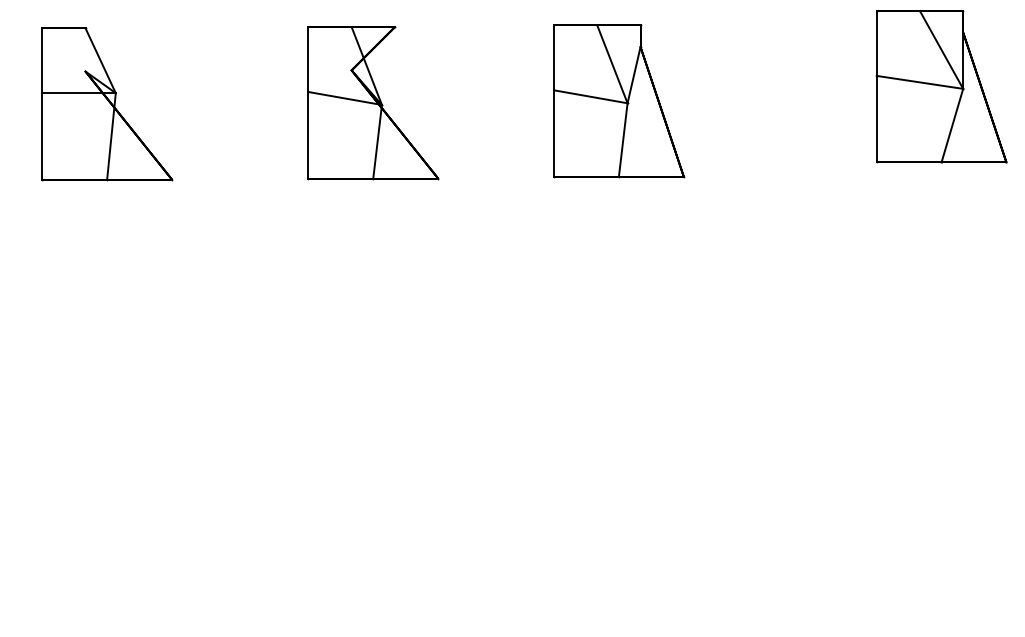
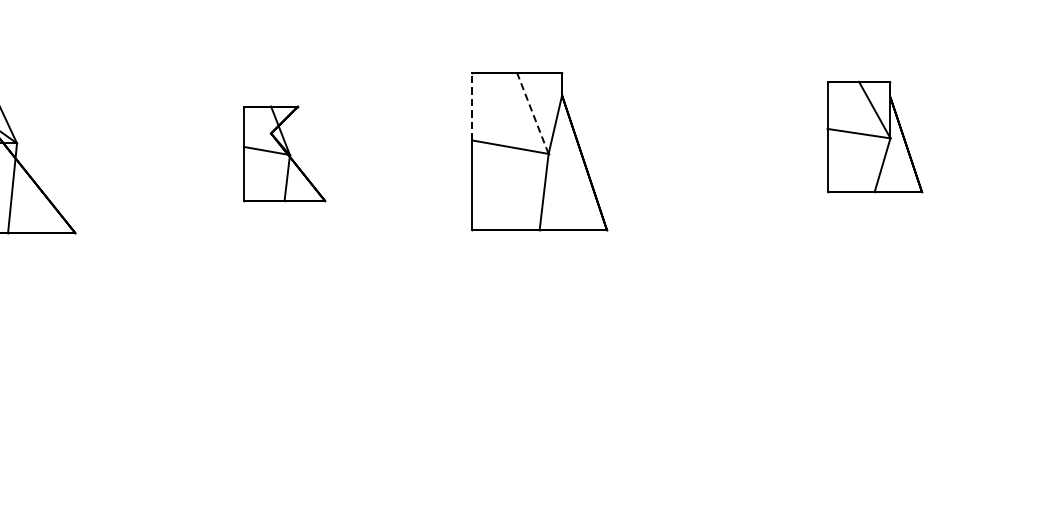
line: (554, 57) -> (472, 106), solid -> dashed
line: (612, 64) -> (532, 113), solid -> dashed
part: (941, 86) -> (874, 136), size x0.7
part: (373, 103) -> (284, 154), size x0.6

